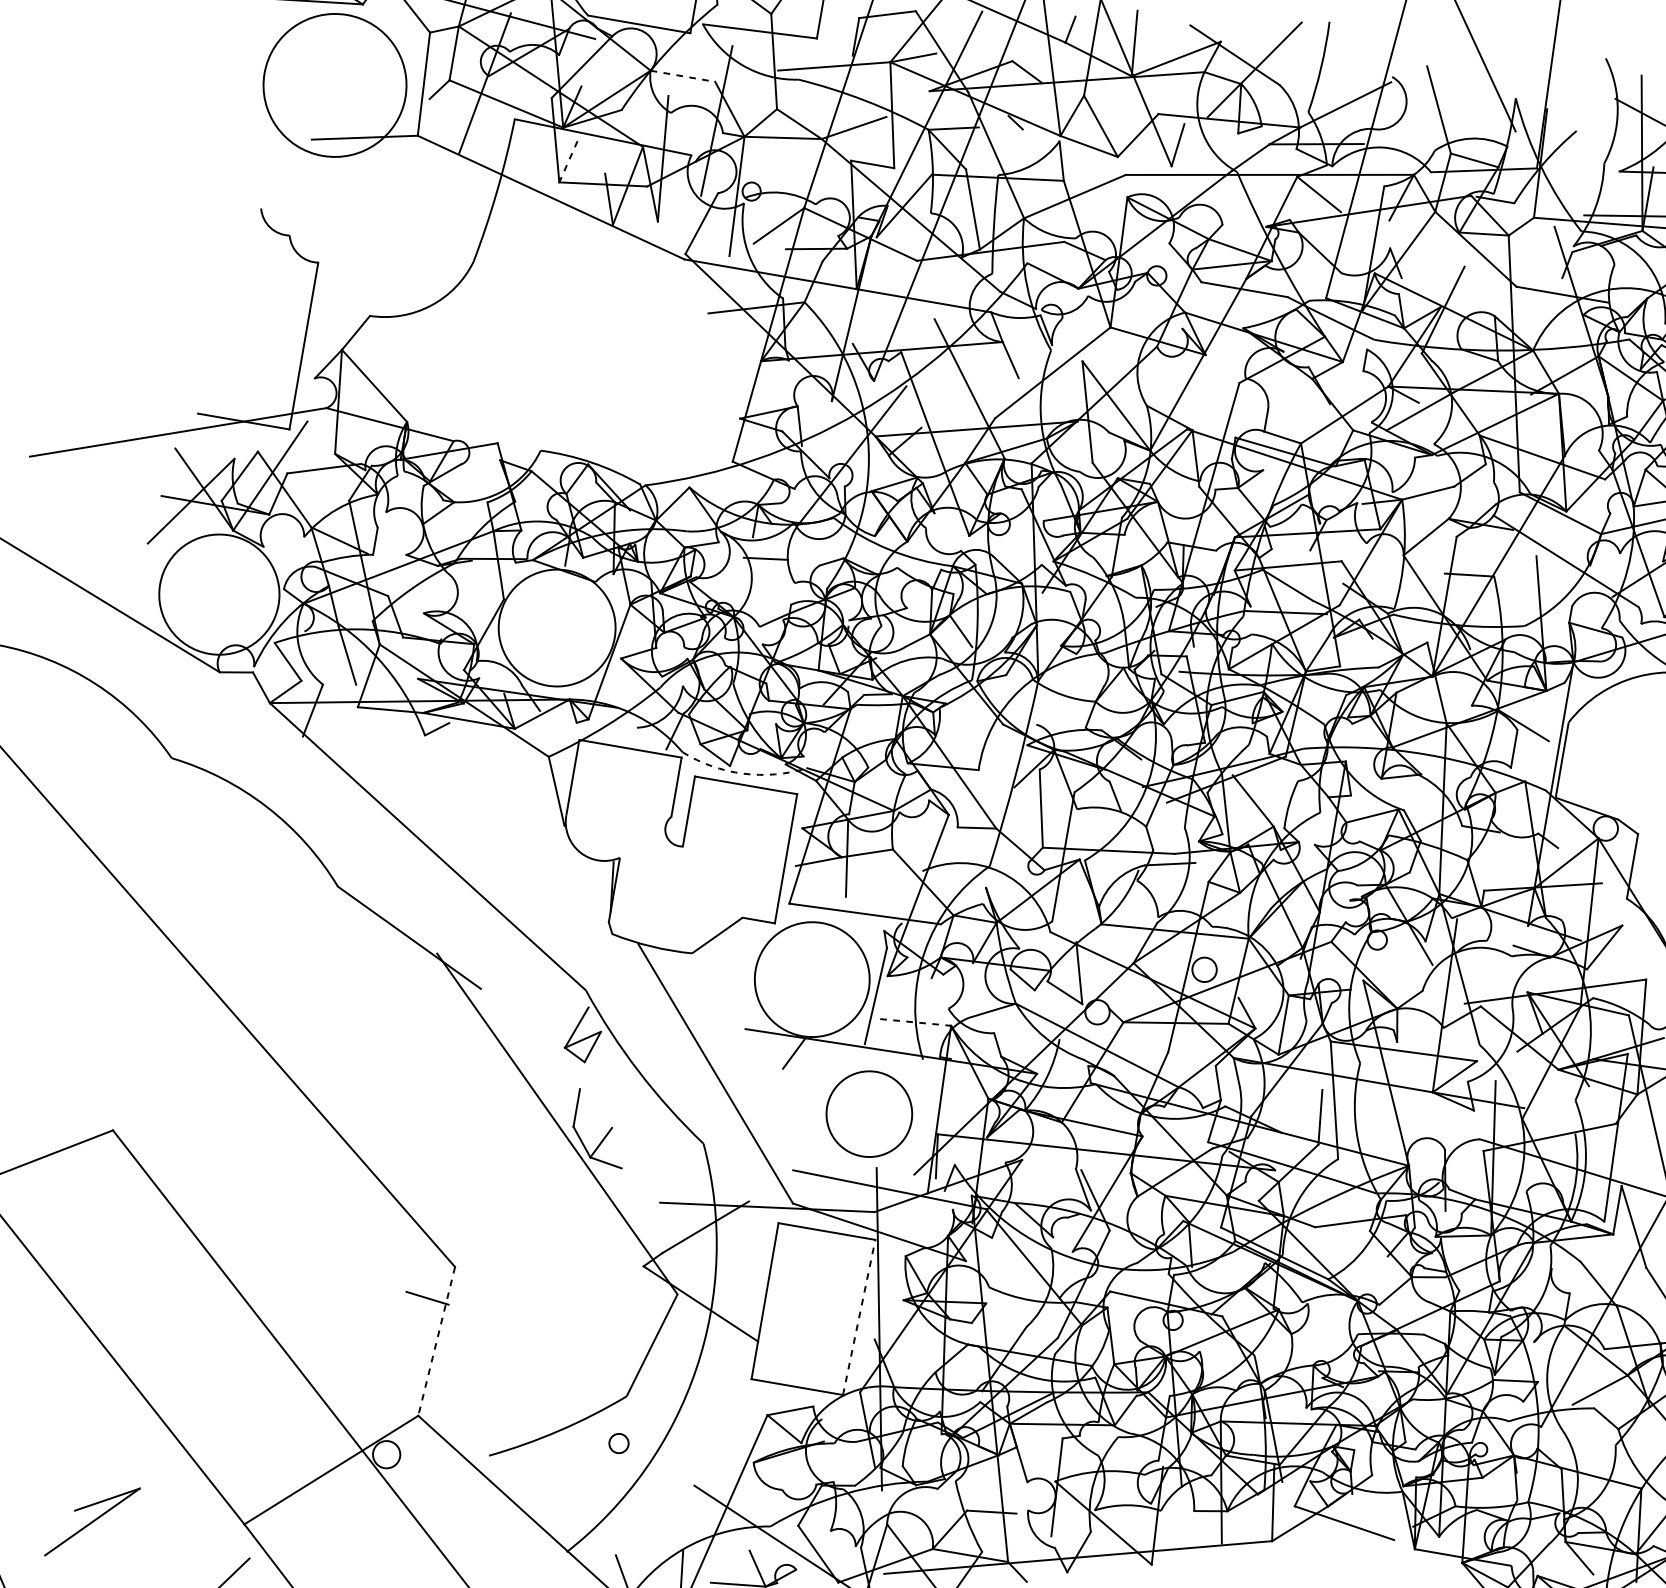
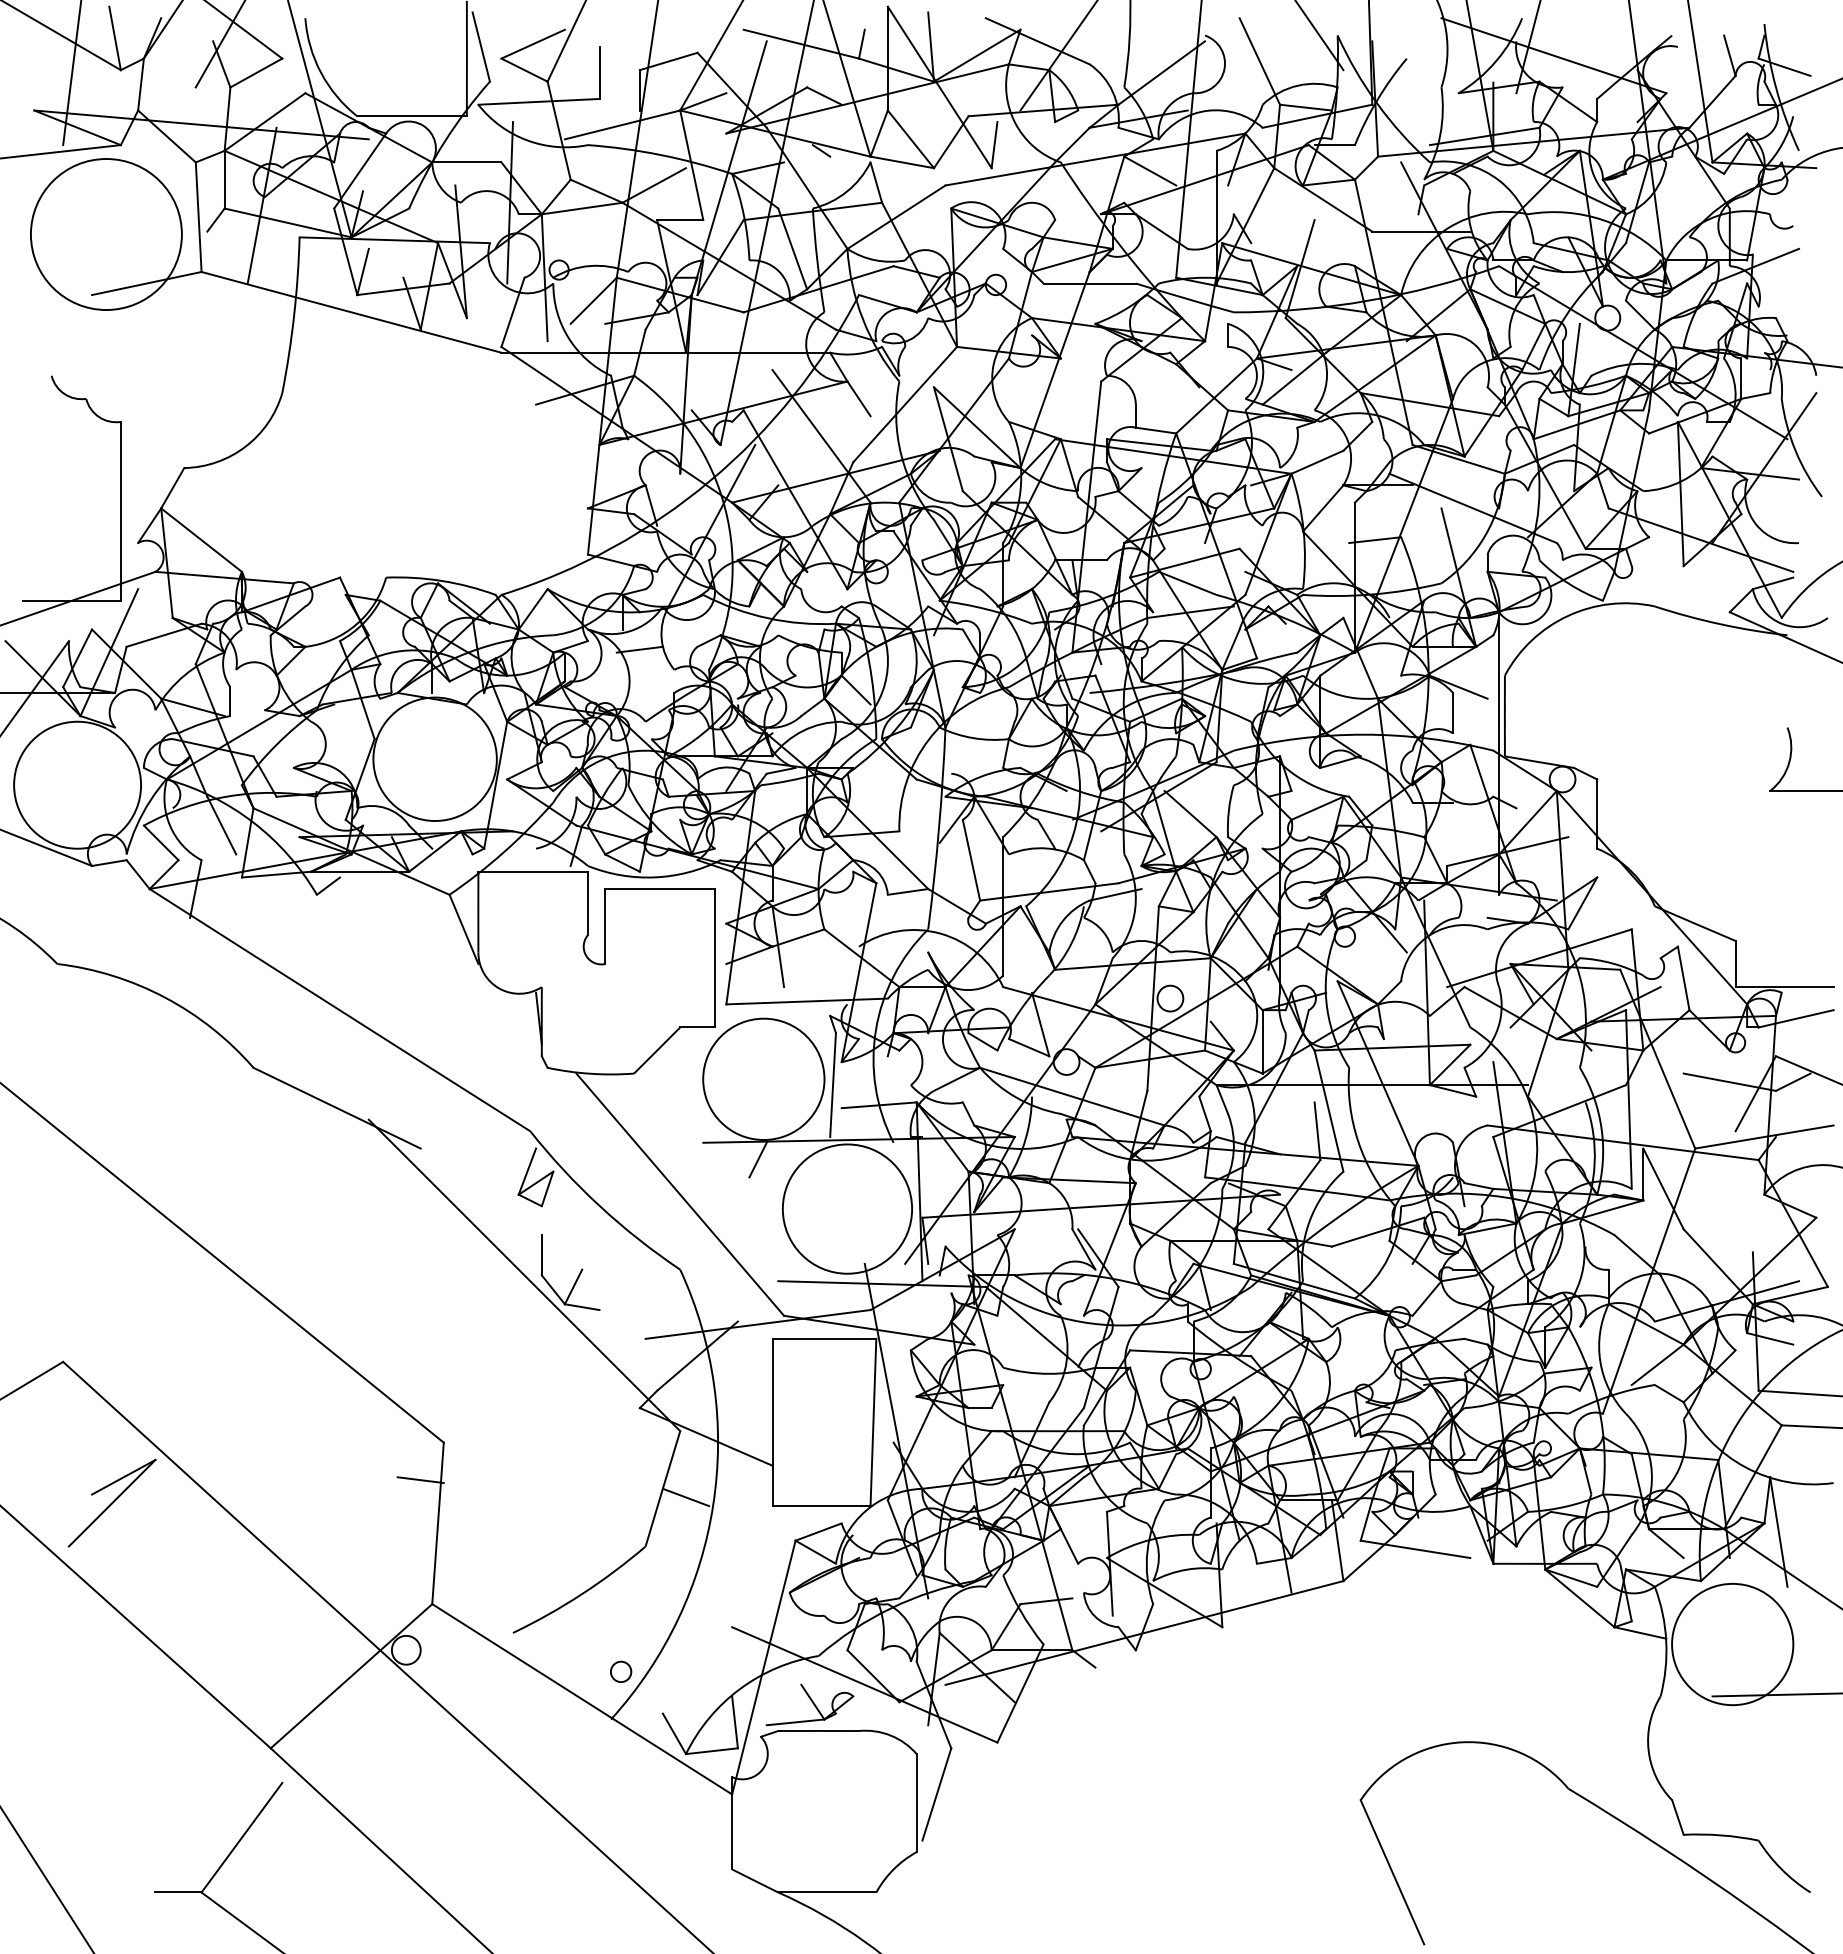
line: (682, 76) -> (466, 162), dashed -> solid
line: (568, 161) -> (363, 271), dashed -> solid
arc: (742, 773) -> (654, 877), dashed -> solid
line: (915, 1022) -> (879, 1105), dashed -> solid
circle: (869, 1113) -> (847, 1208), size x1.43
line: (859, 1317) -> (873, 1422), dashed -> solid
line: (437, 1341) -> (438, 1523), dashed -> solid
line: (671, 1357) -> (685, 1497), added
circle: (619, 1443) -> (621, 1671), moved
part: (91, 1521) -> (111, 1502), moved

